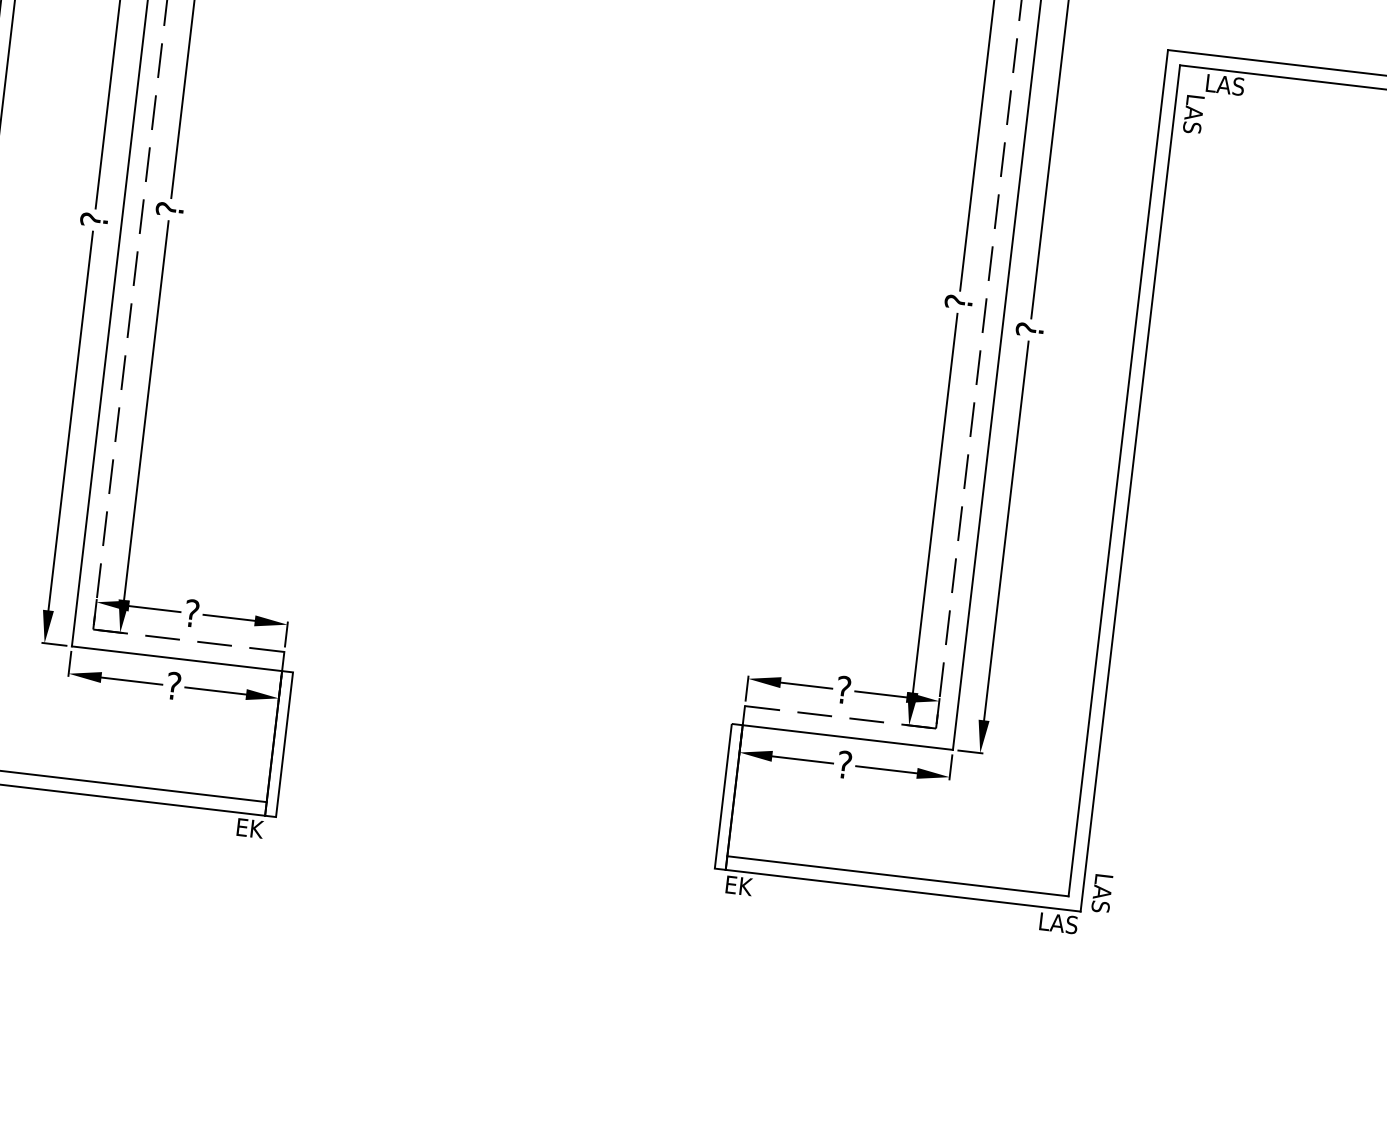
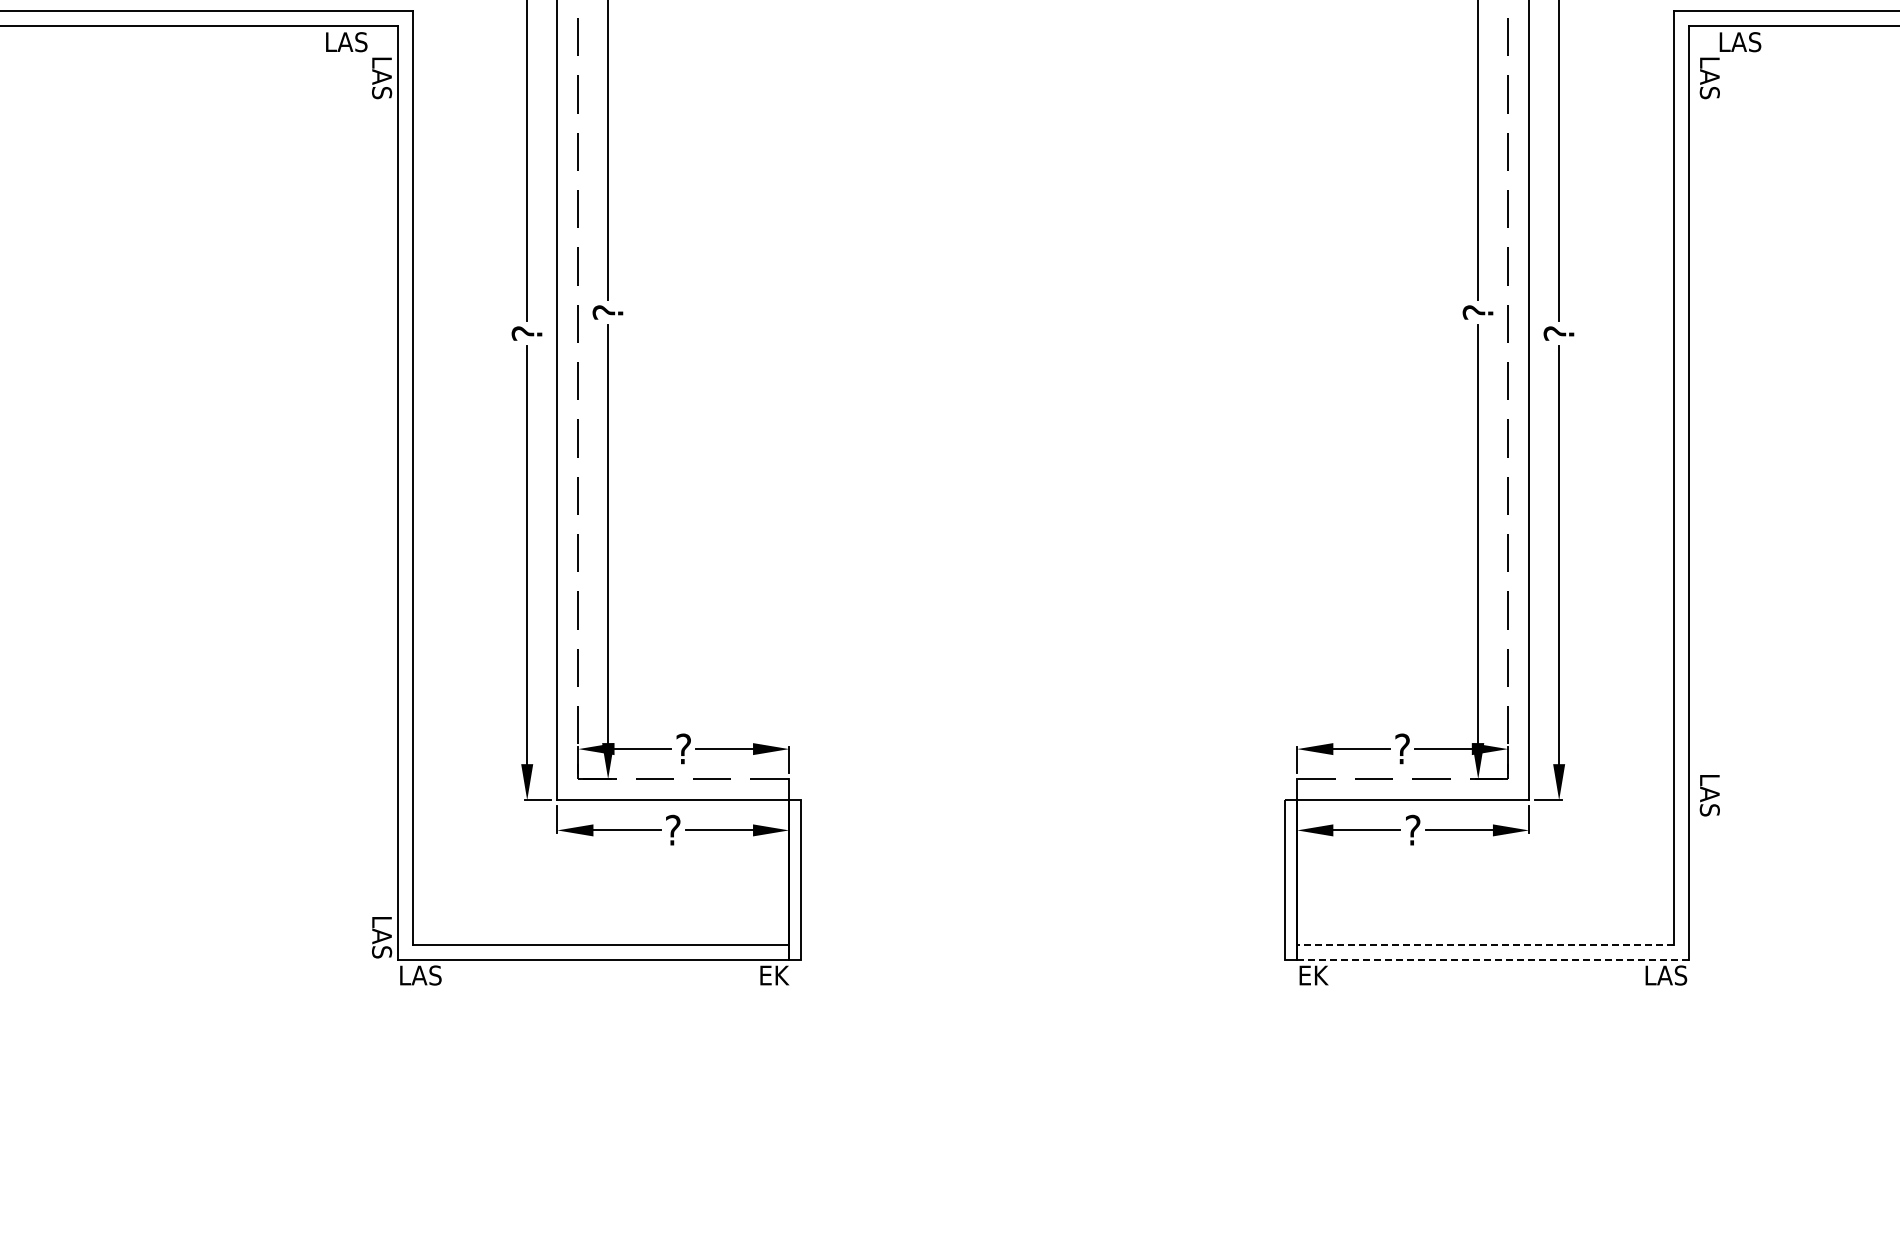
line: (897, 875) -> (1484, 944), solid -> dashed
line: (902, 890) -> (1492, 959), solid -> dashed
text: (1101, 893) -> (1709, 795), moved

